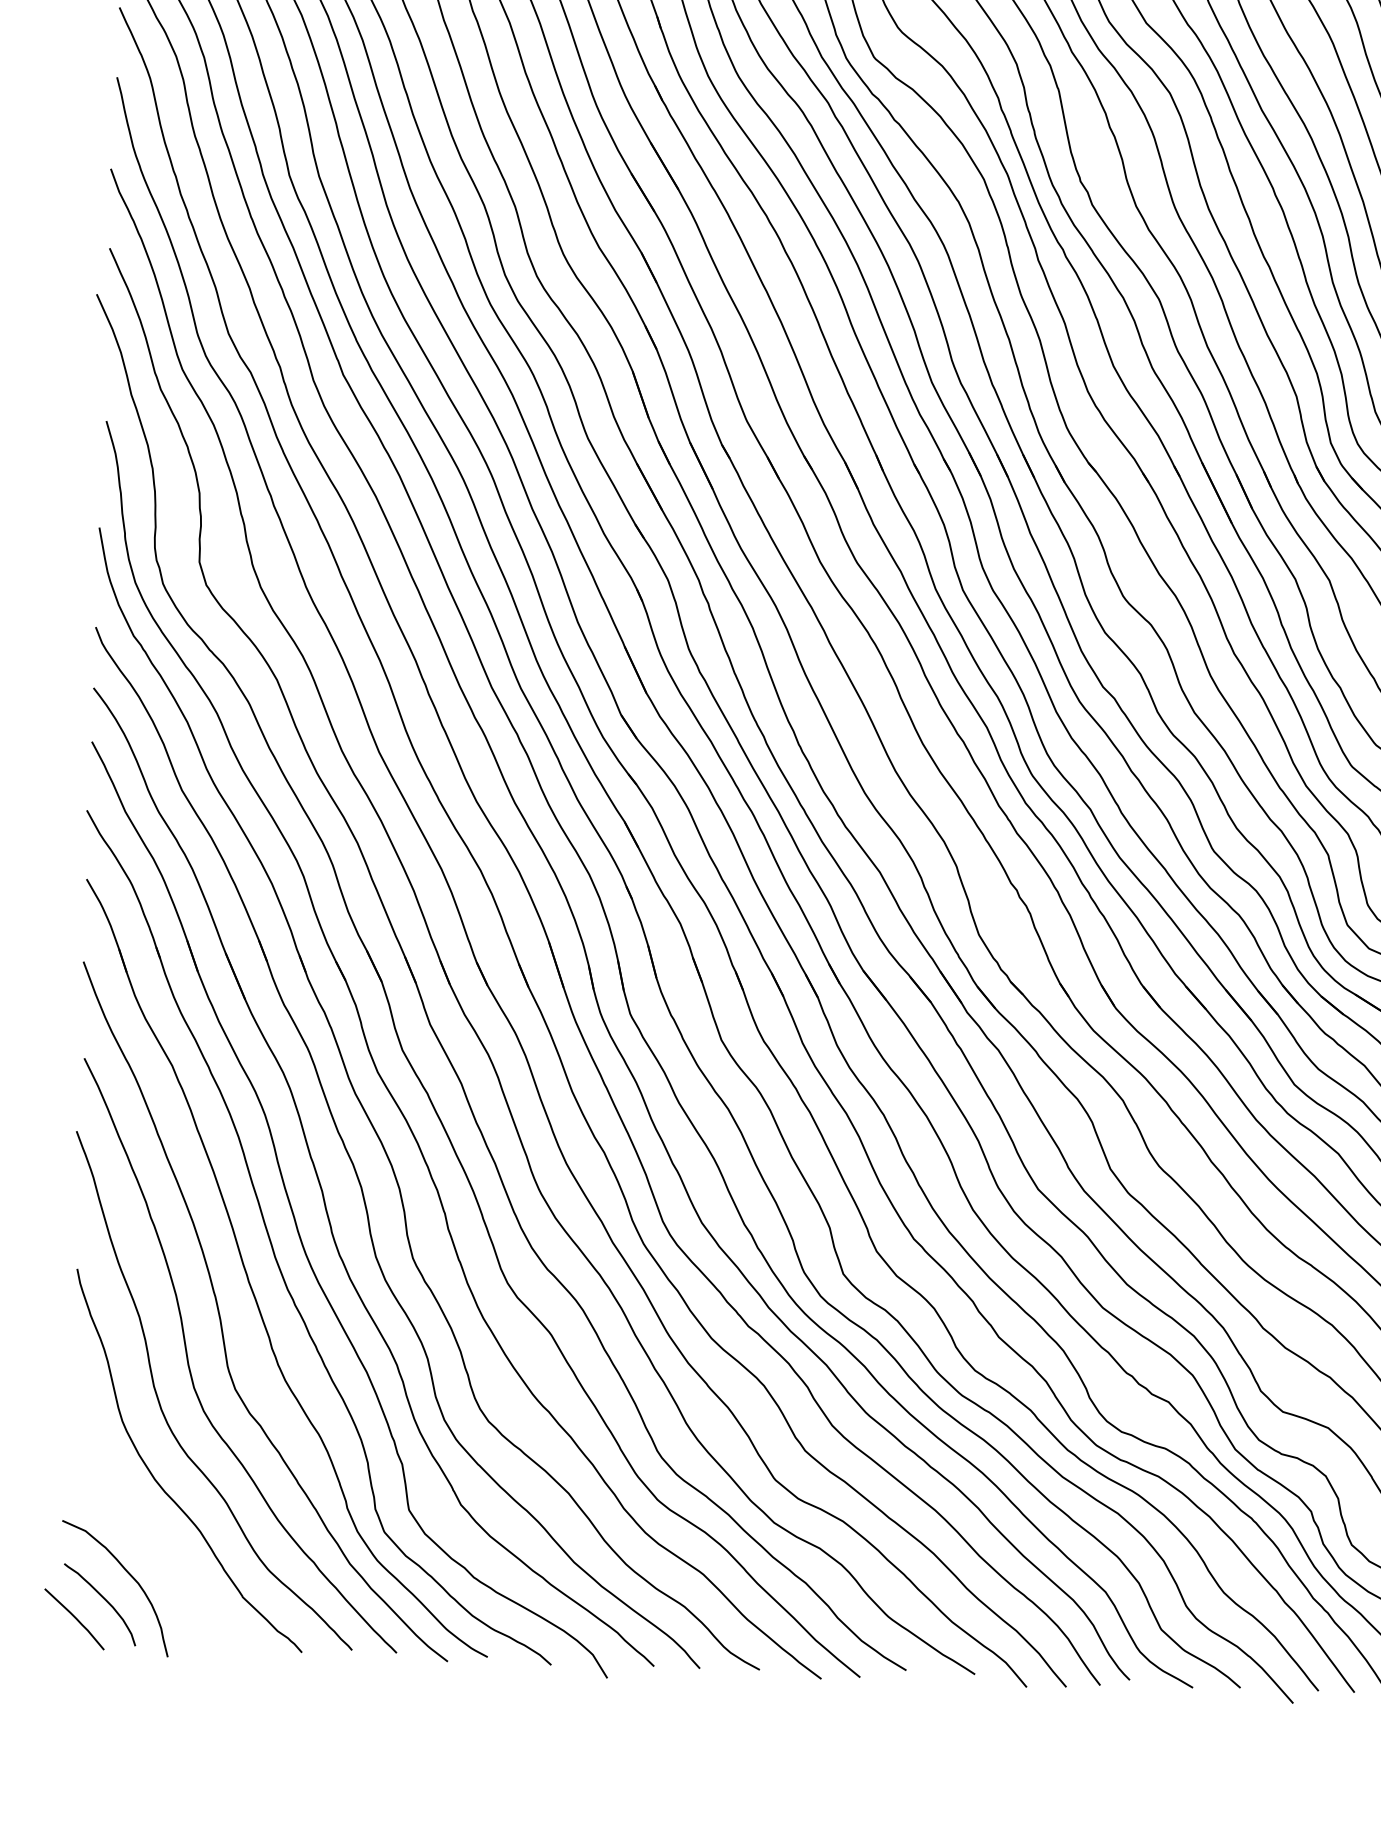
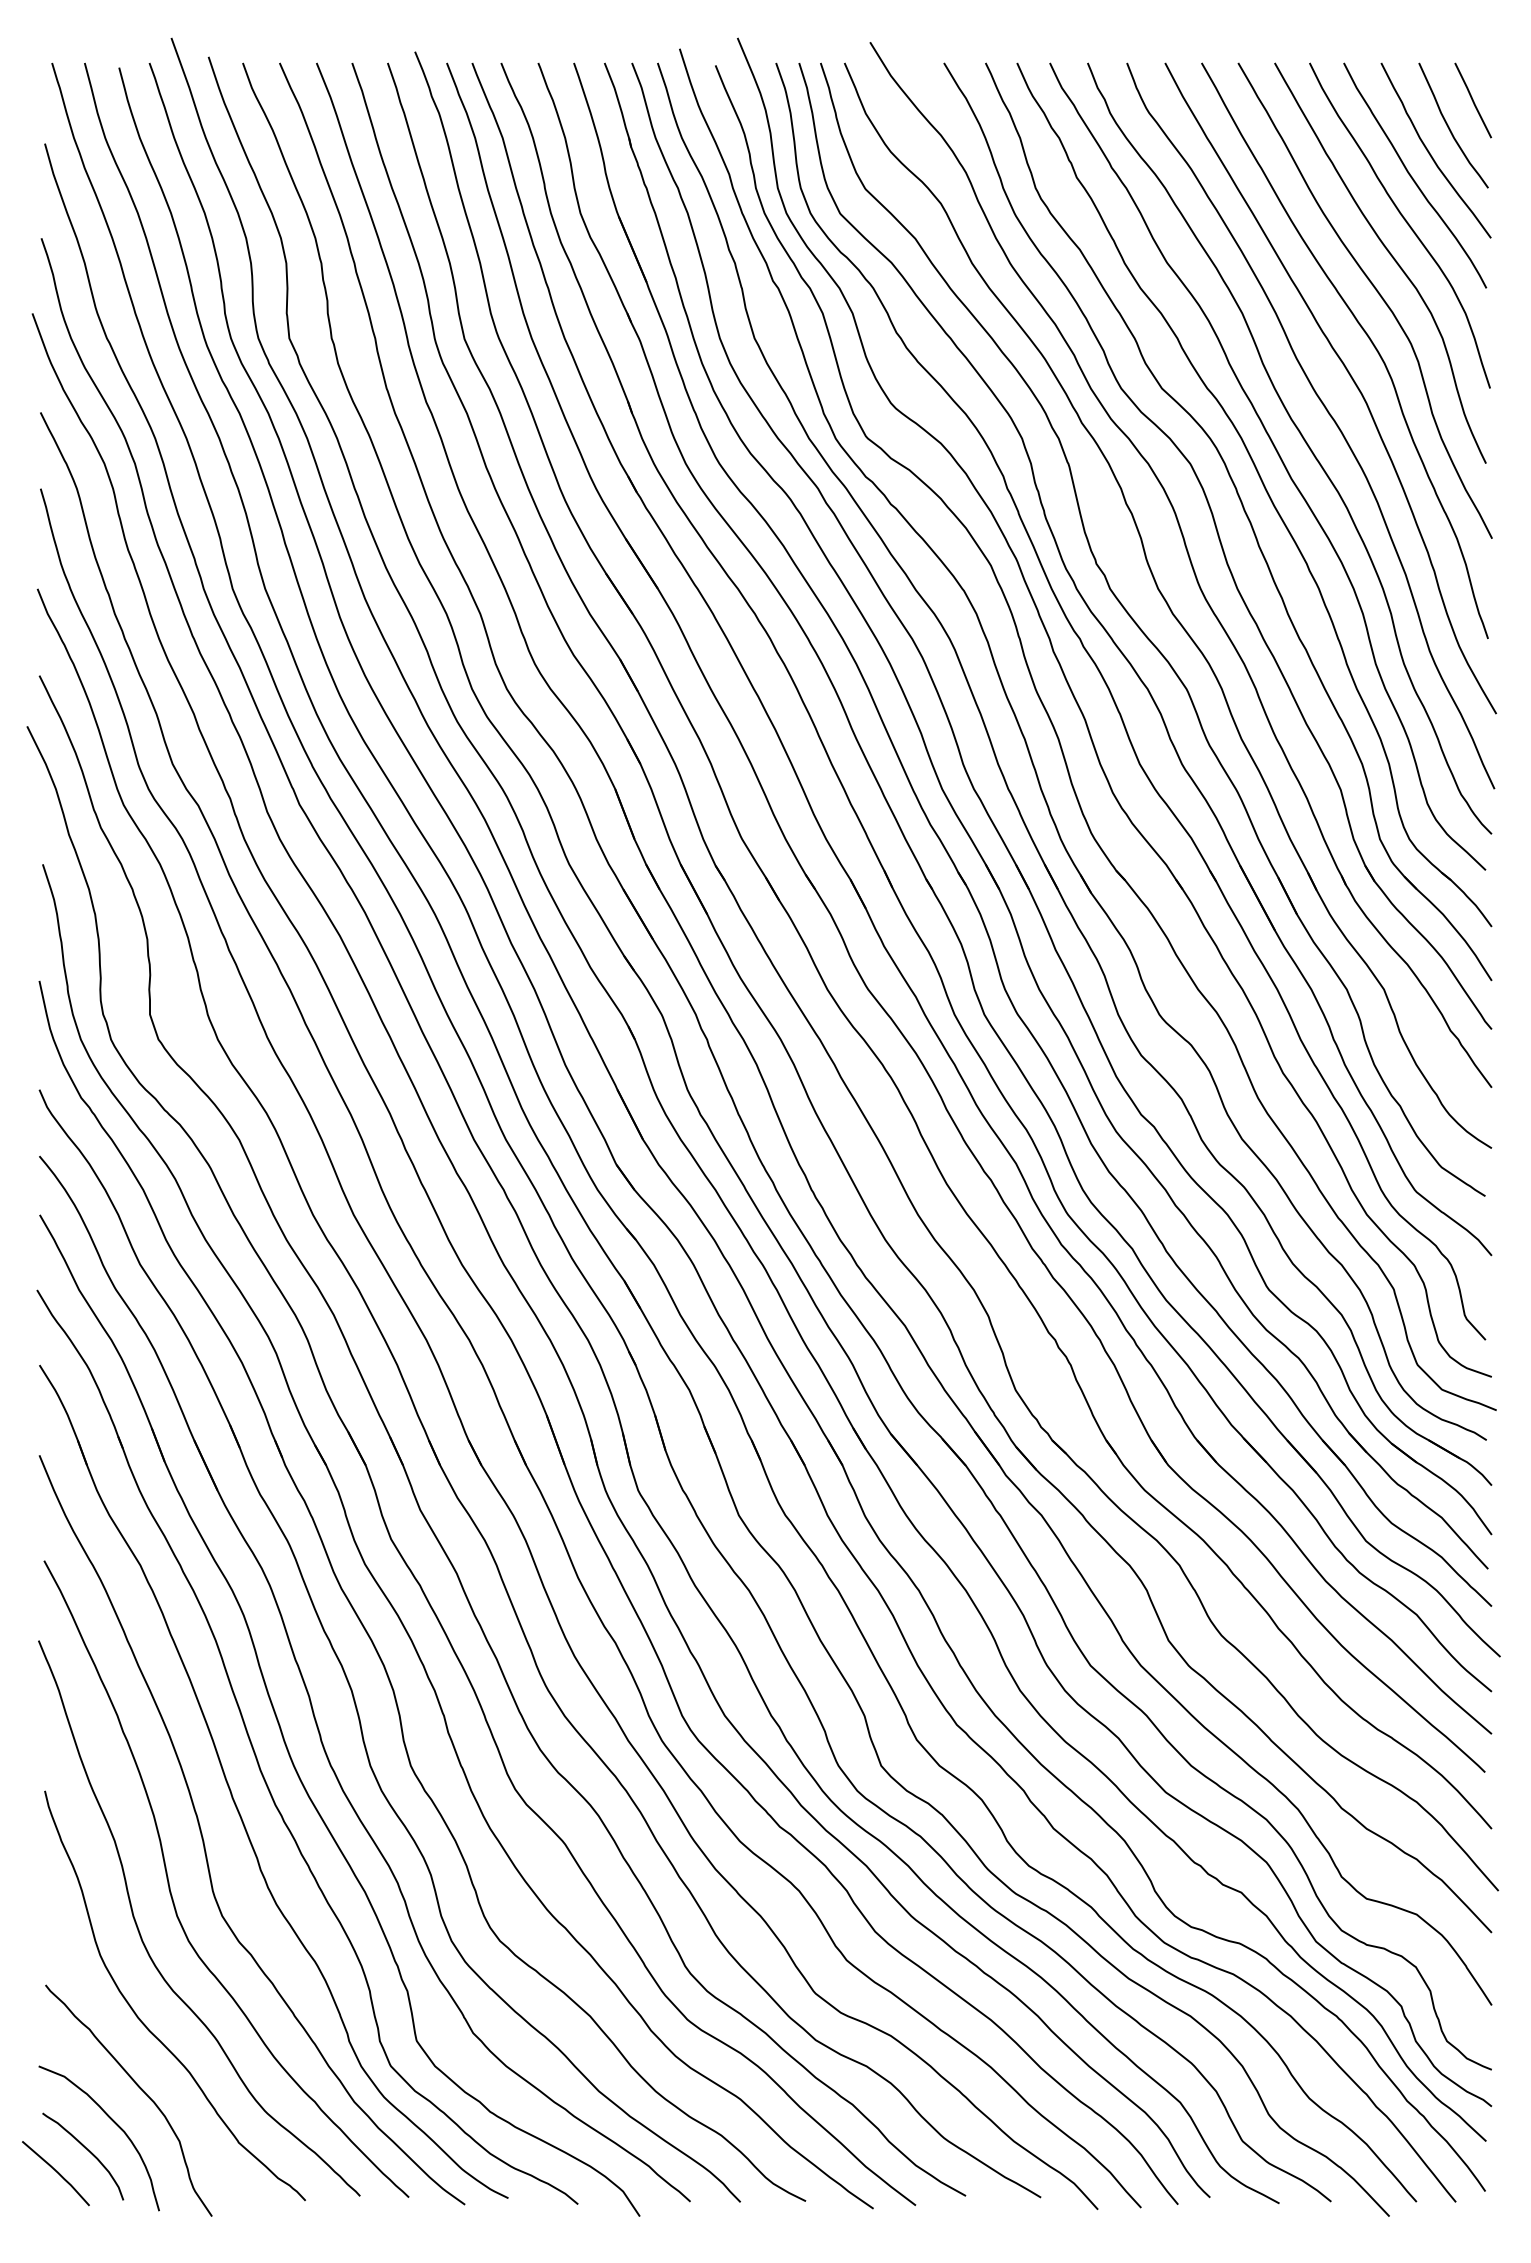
curve: (153, 1544) -> (139, 2088), added

